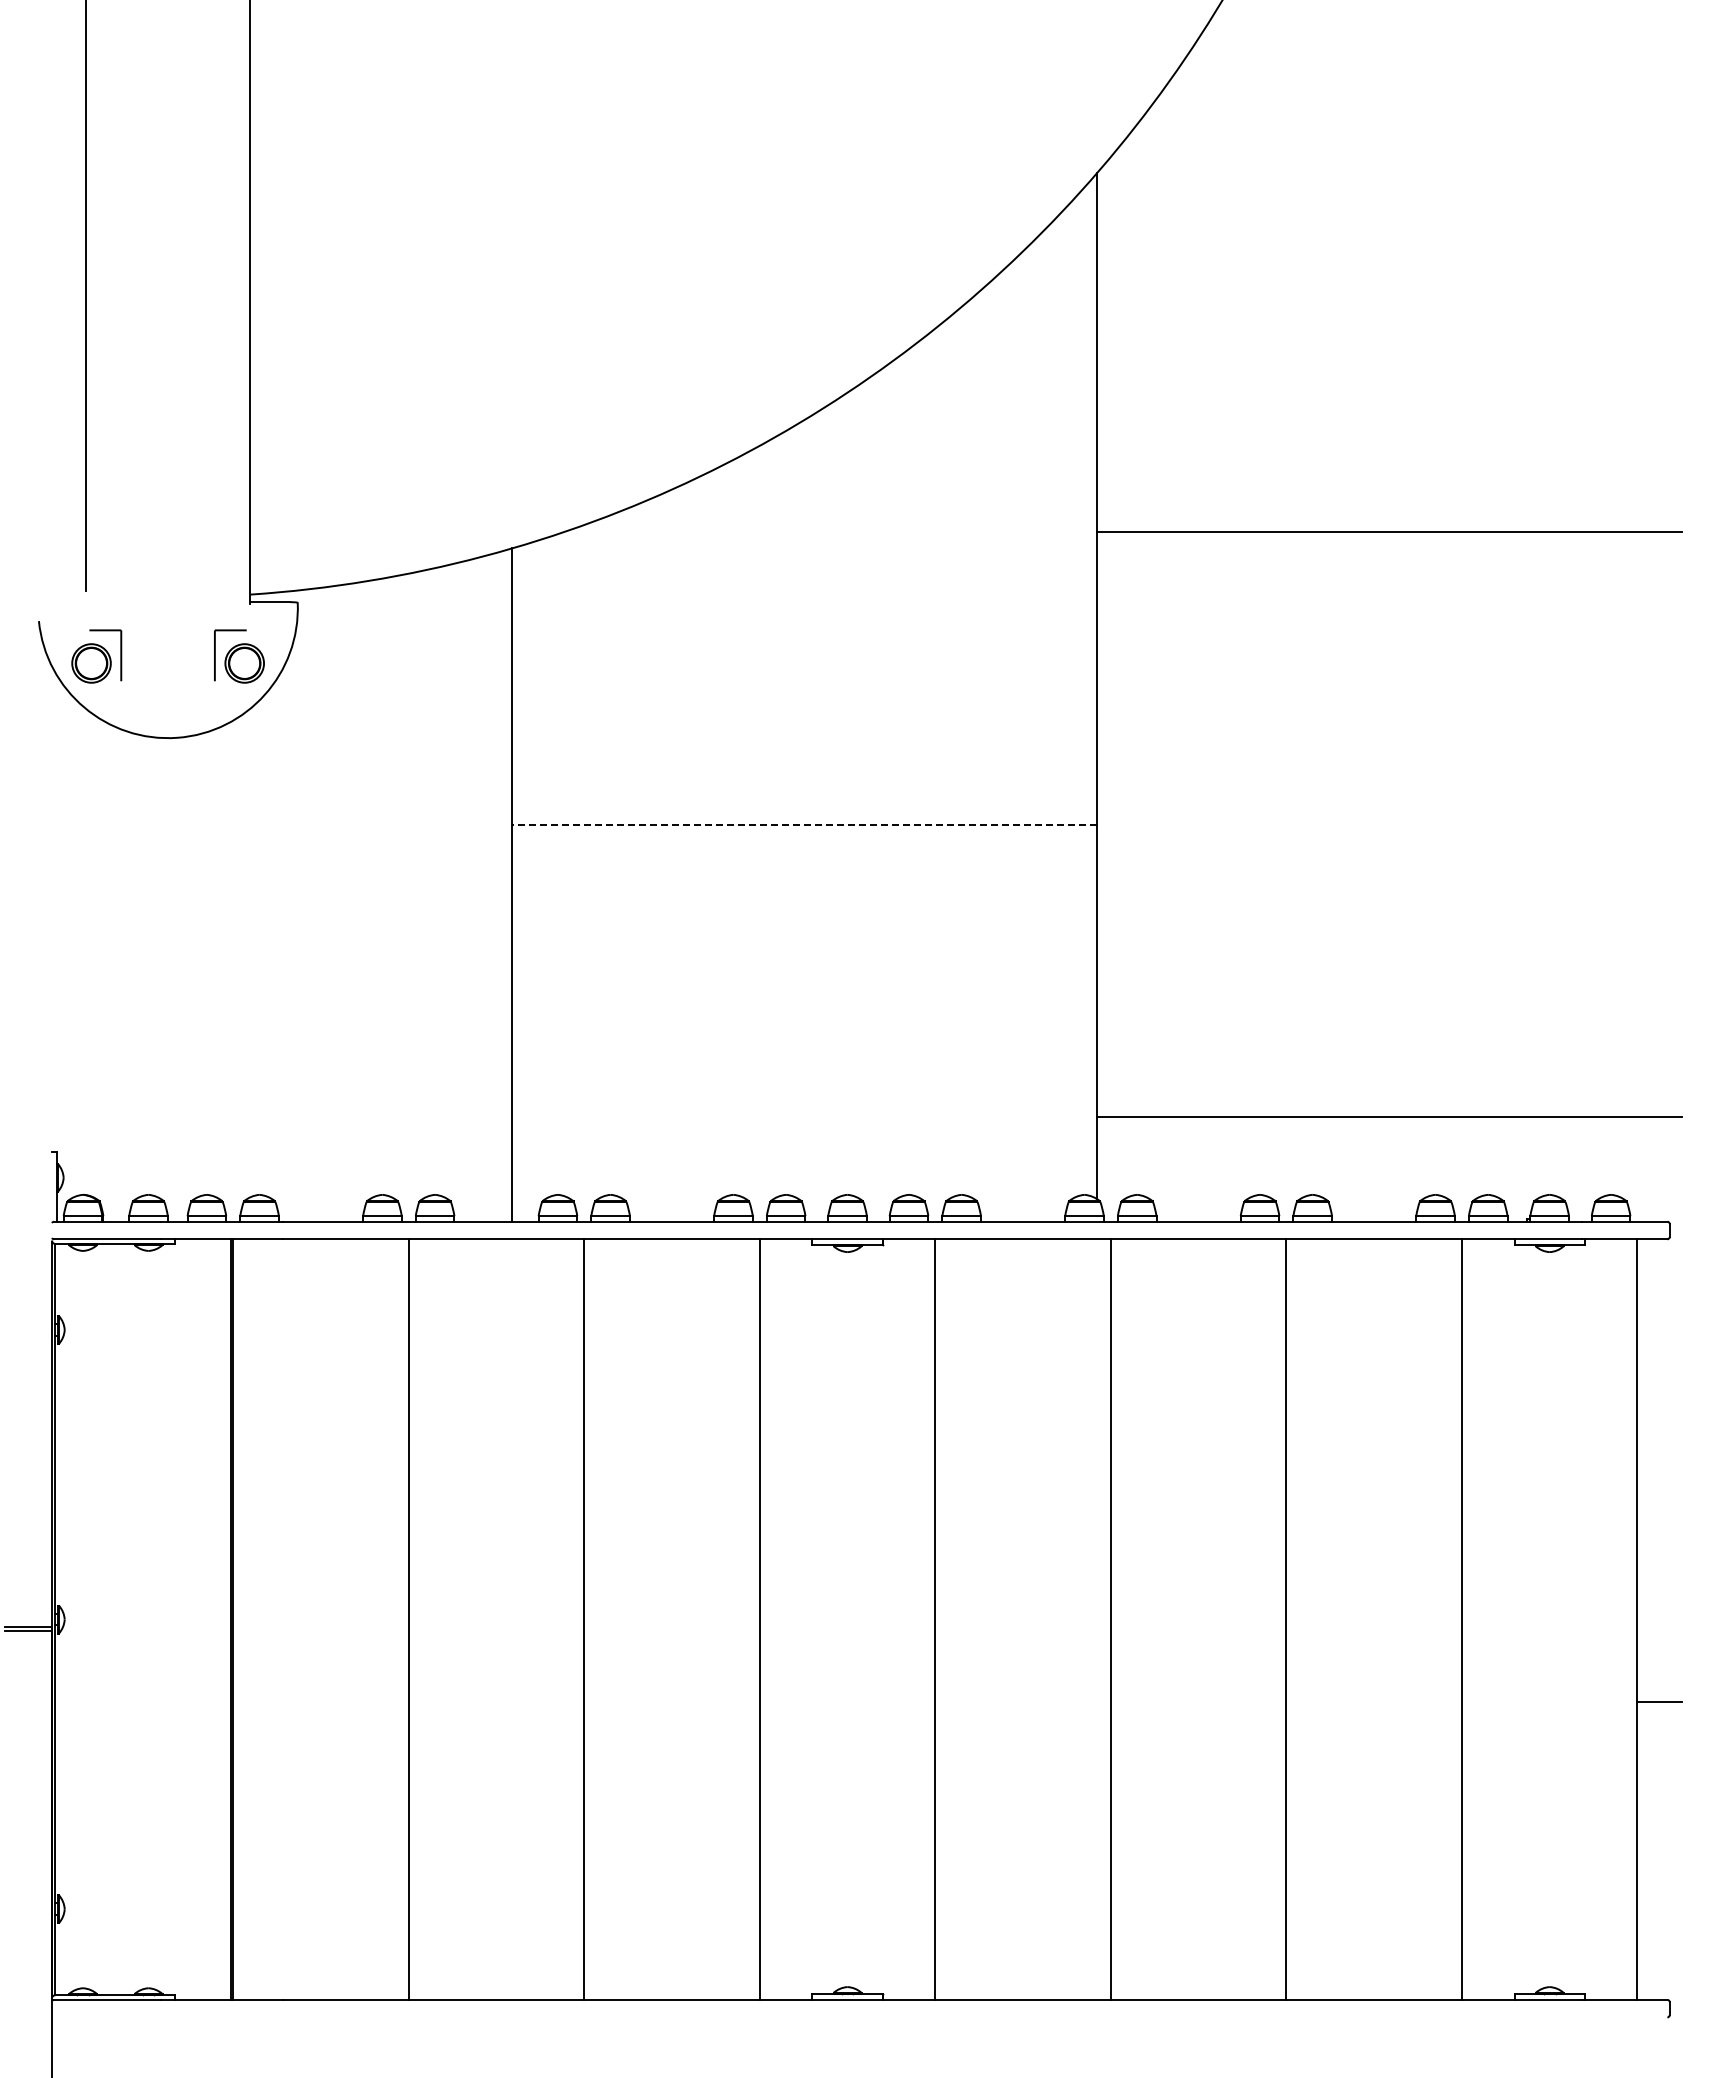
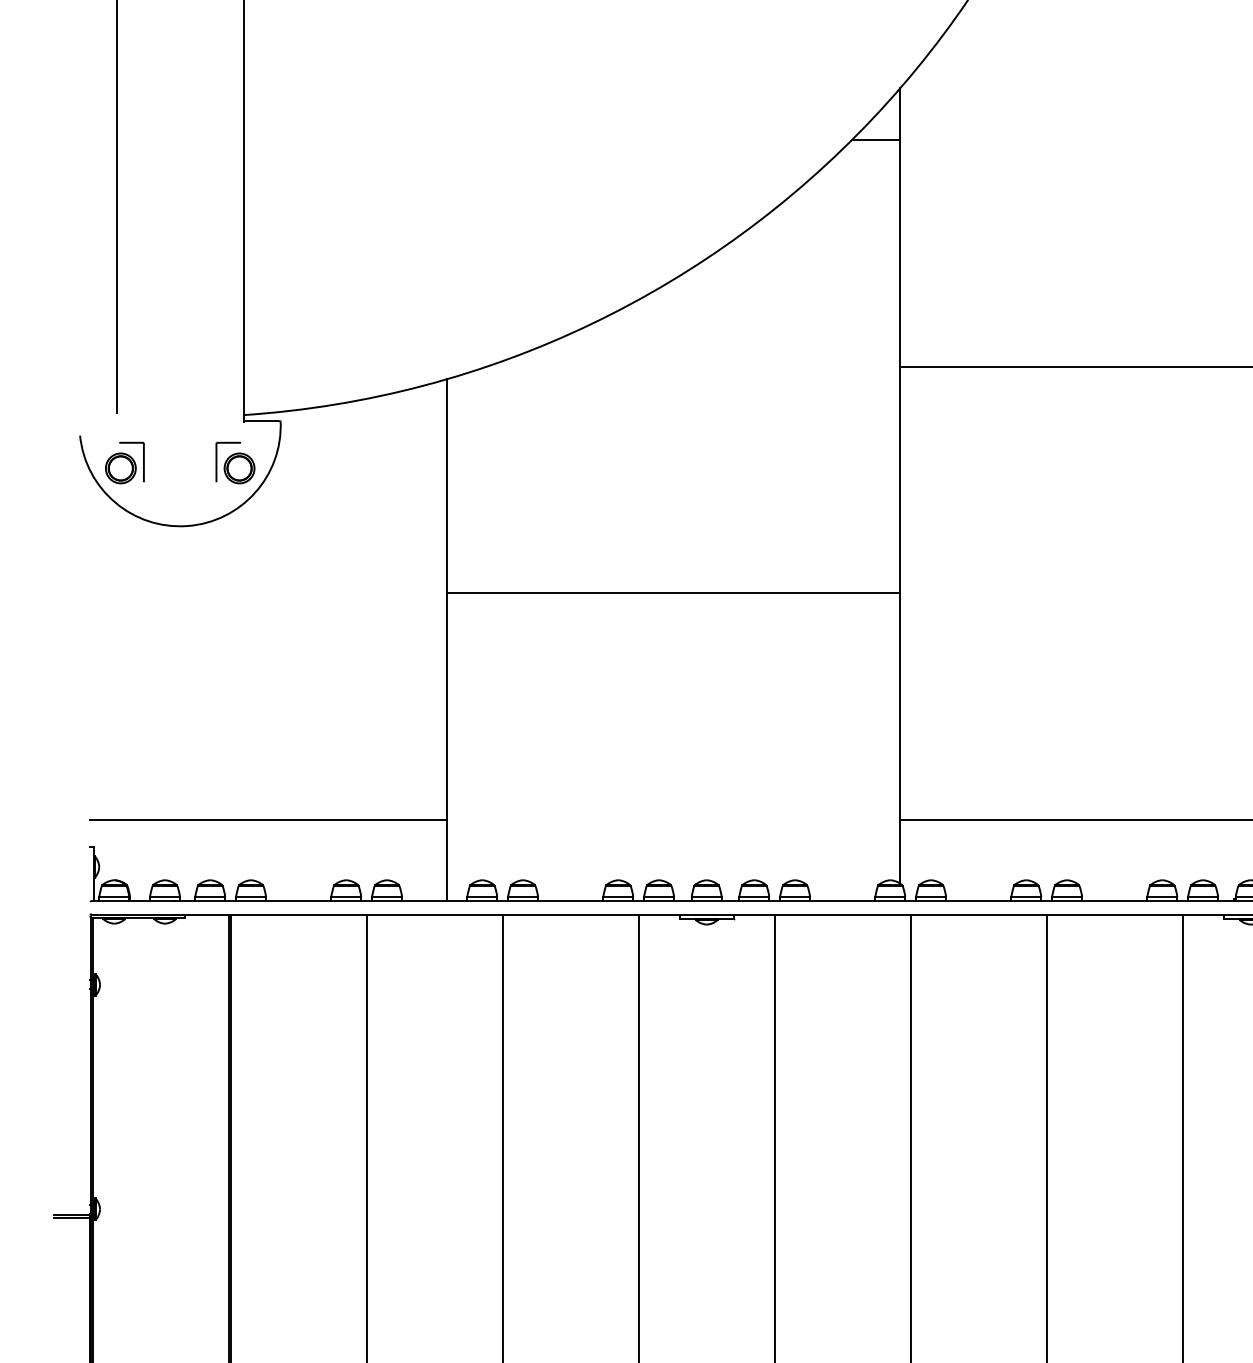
line: (1065, 239) -> (875, 139), added
line: (804, 824) -> (673, 593), dashed -> solid
line: (282, 1117) -> (268, 820), added

